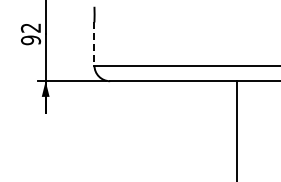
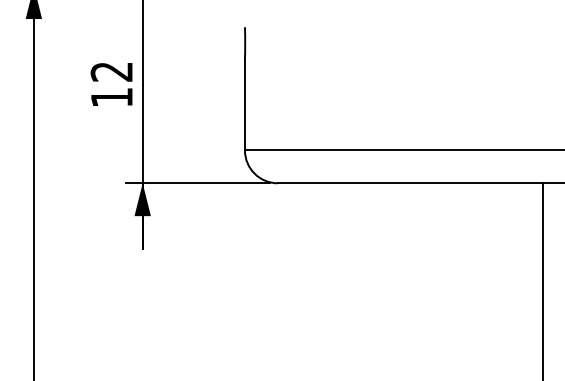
text: (30, 40) -> (110, 97), 92 -> 12
line: (94, 44) -> (245, 106), dashed -> solid

